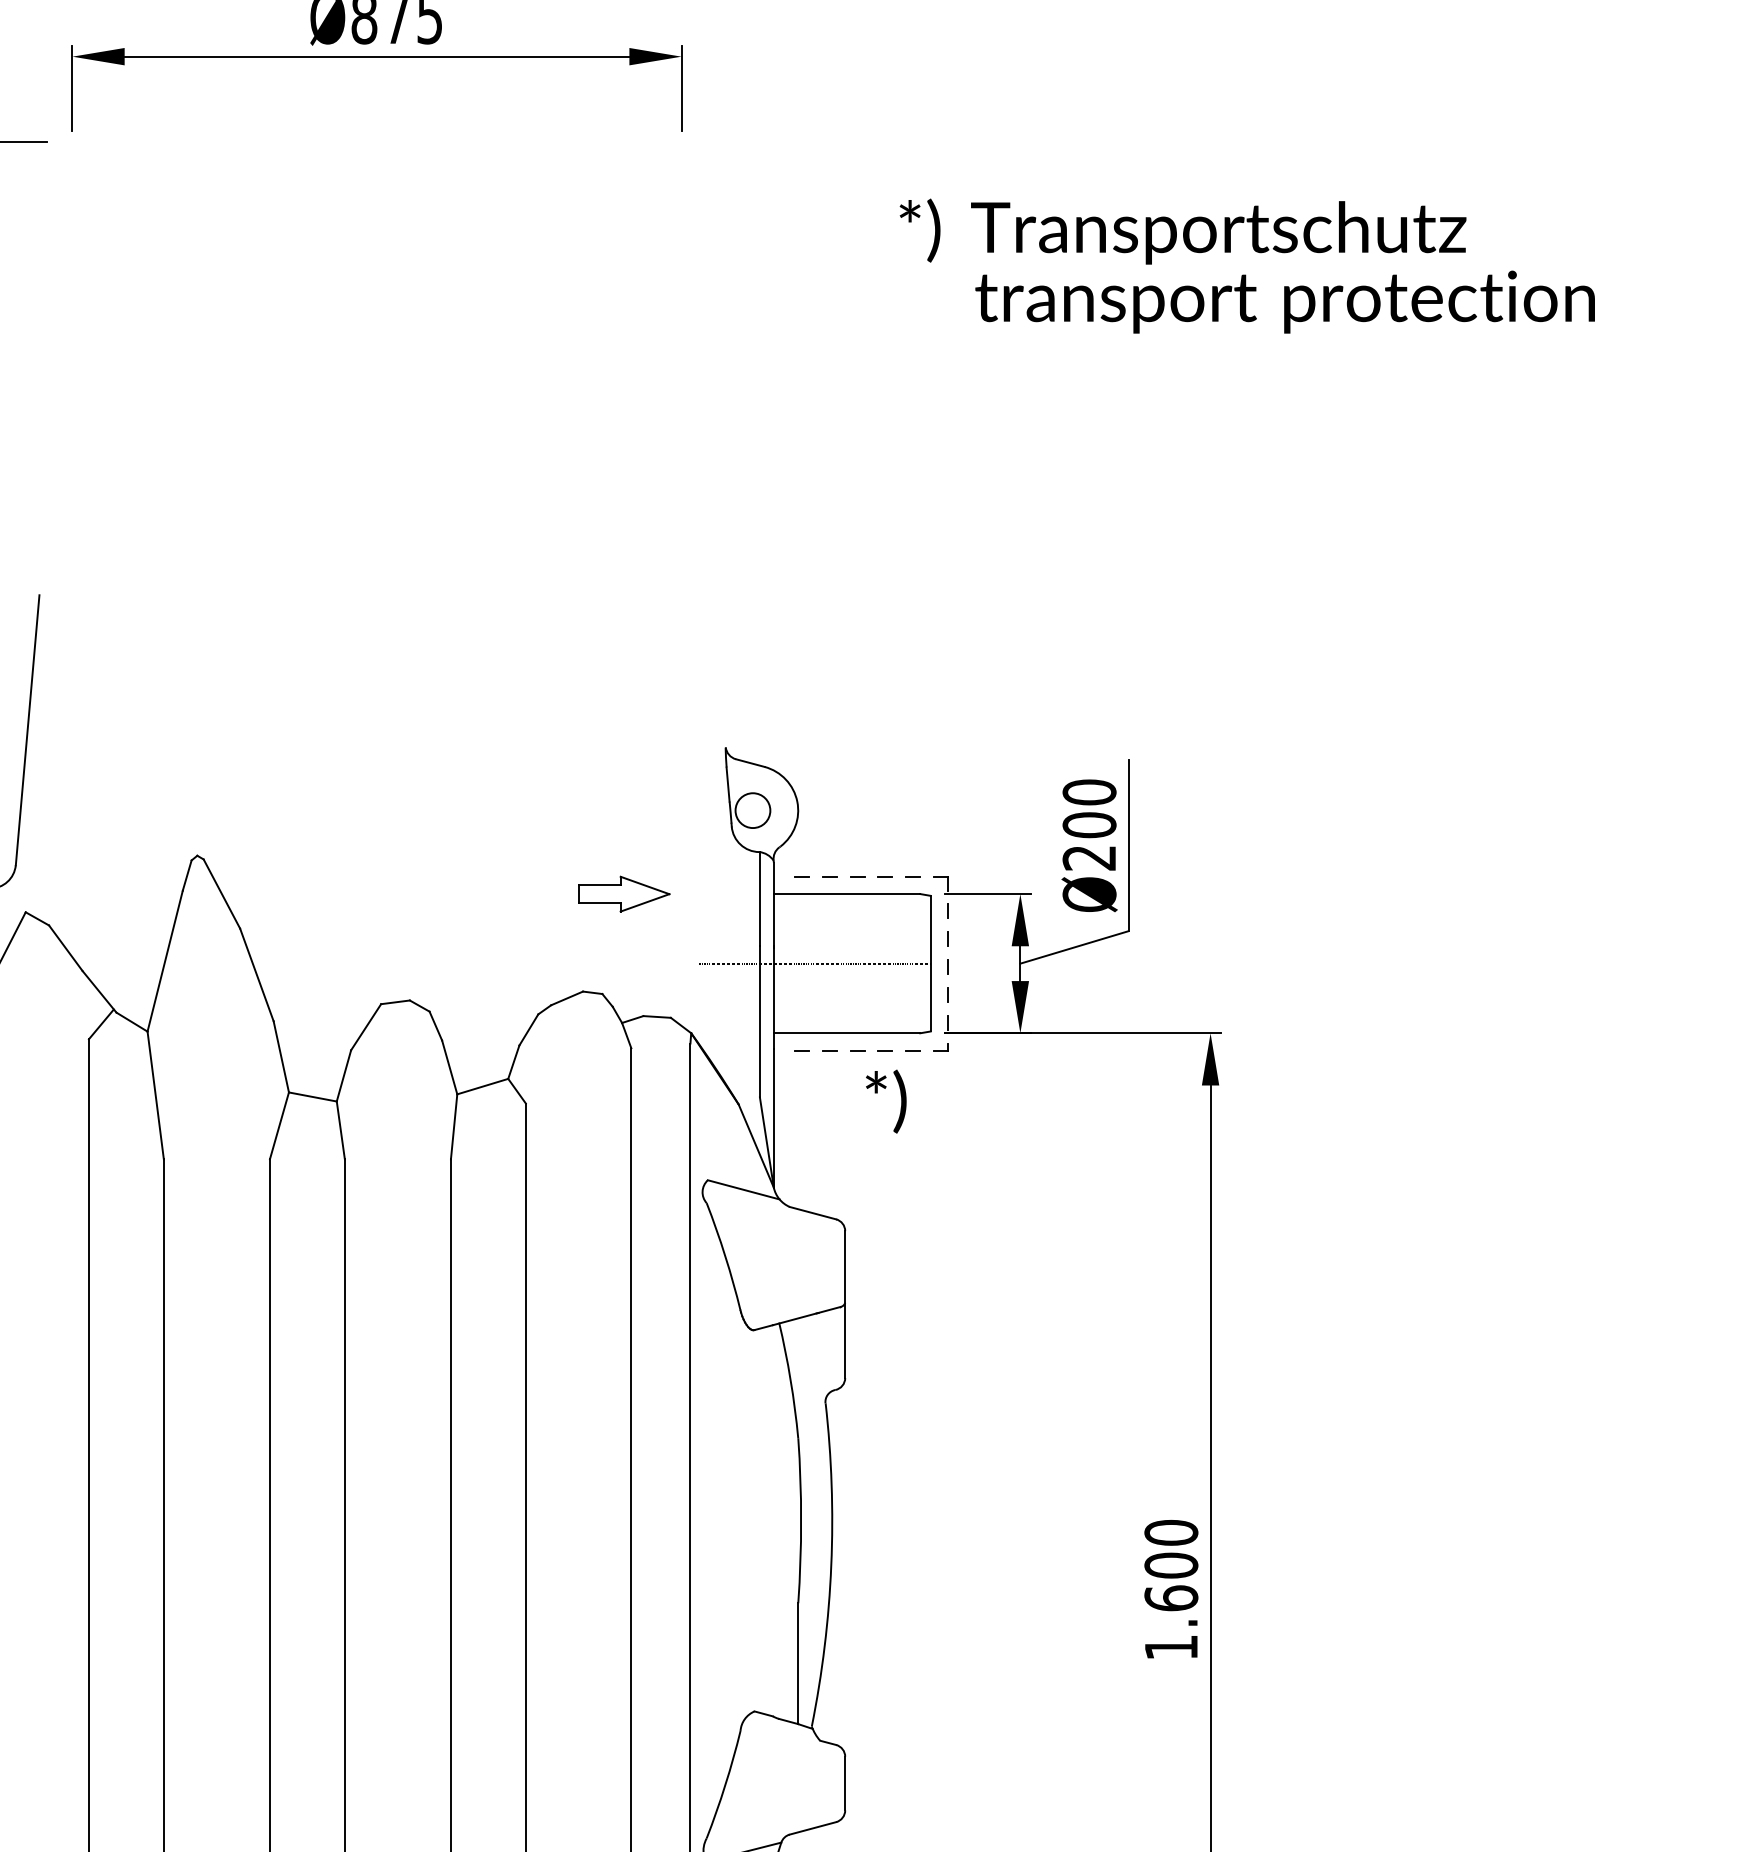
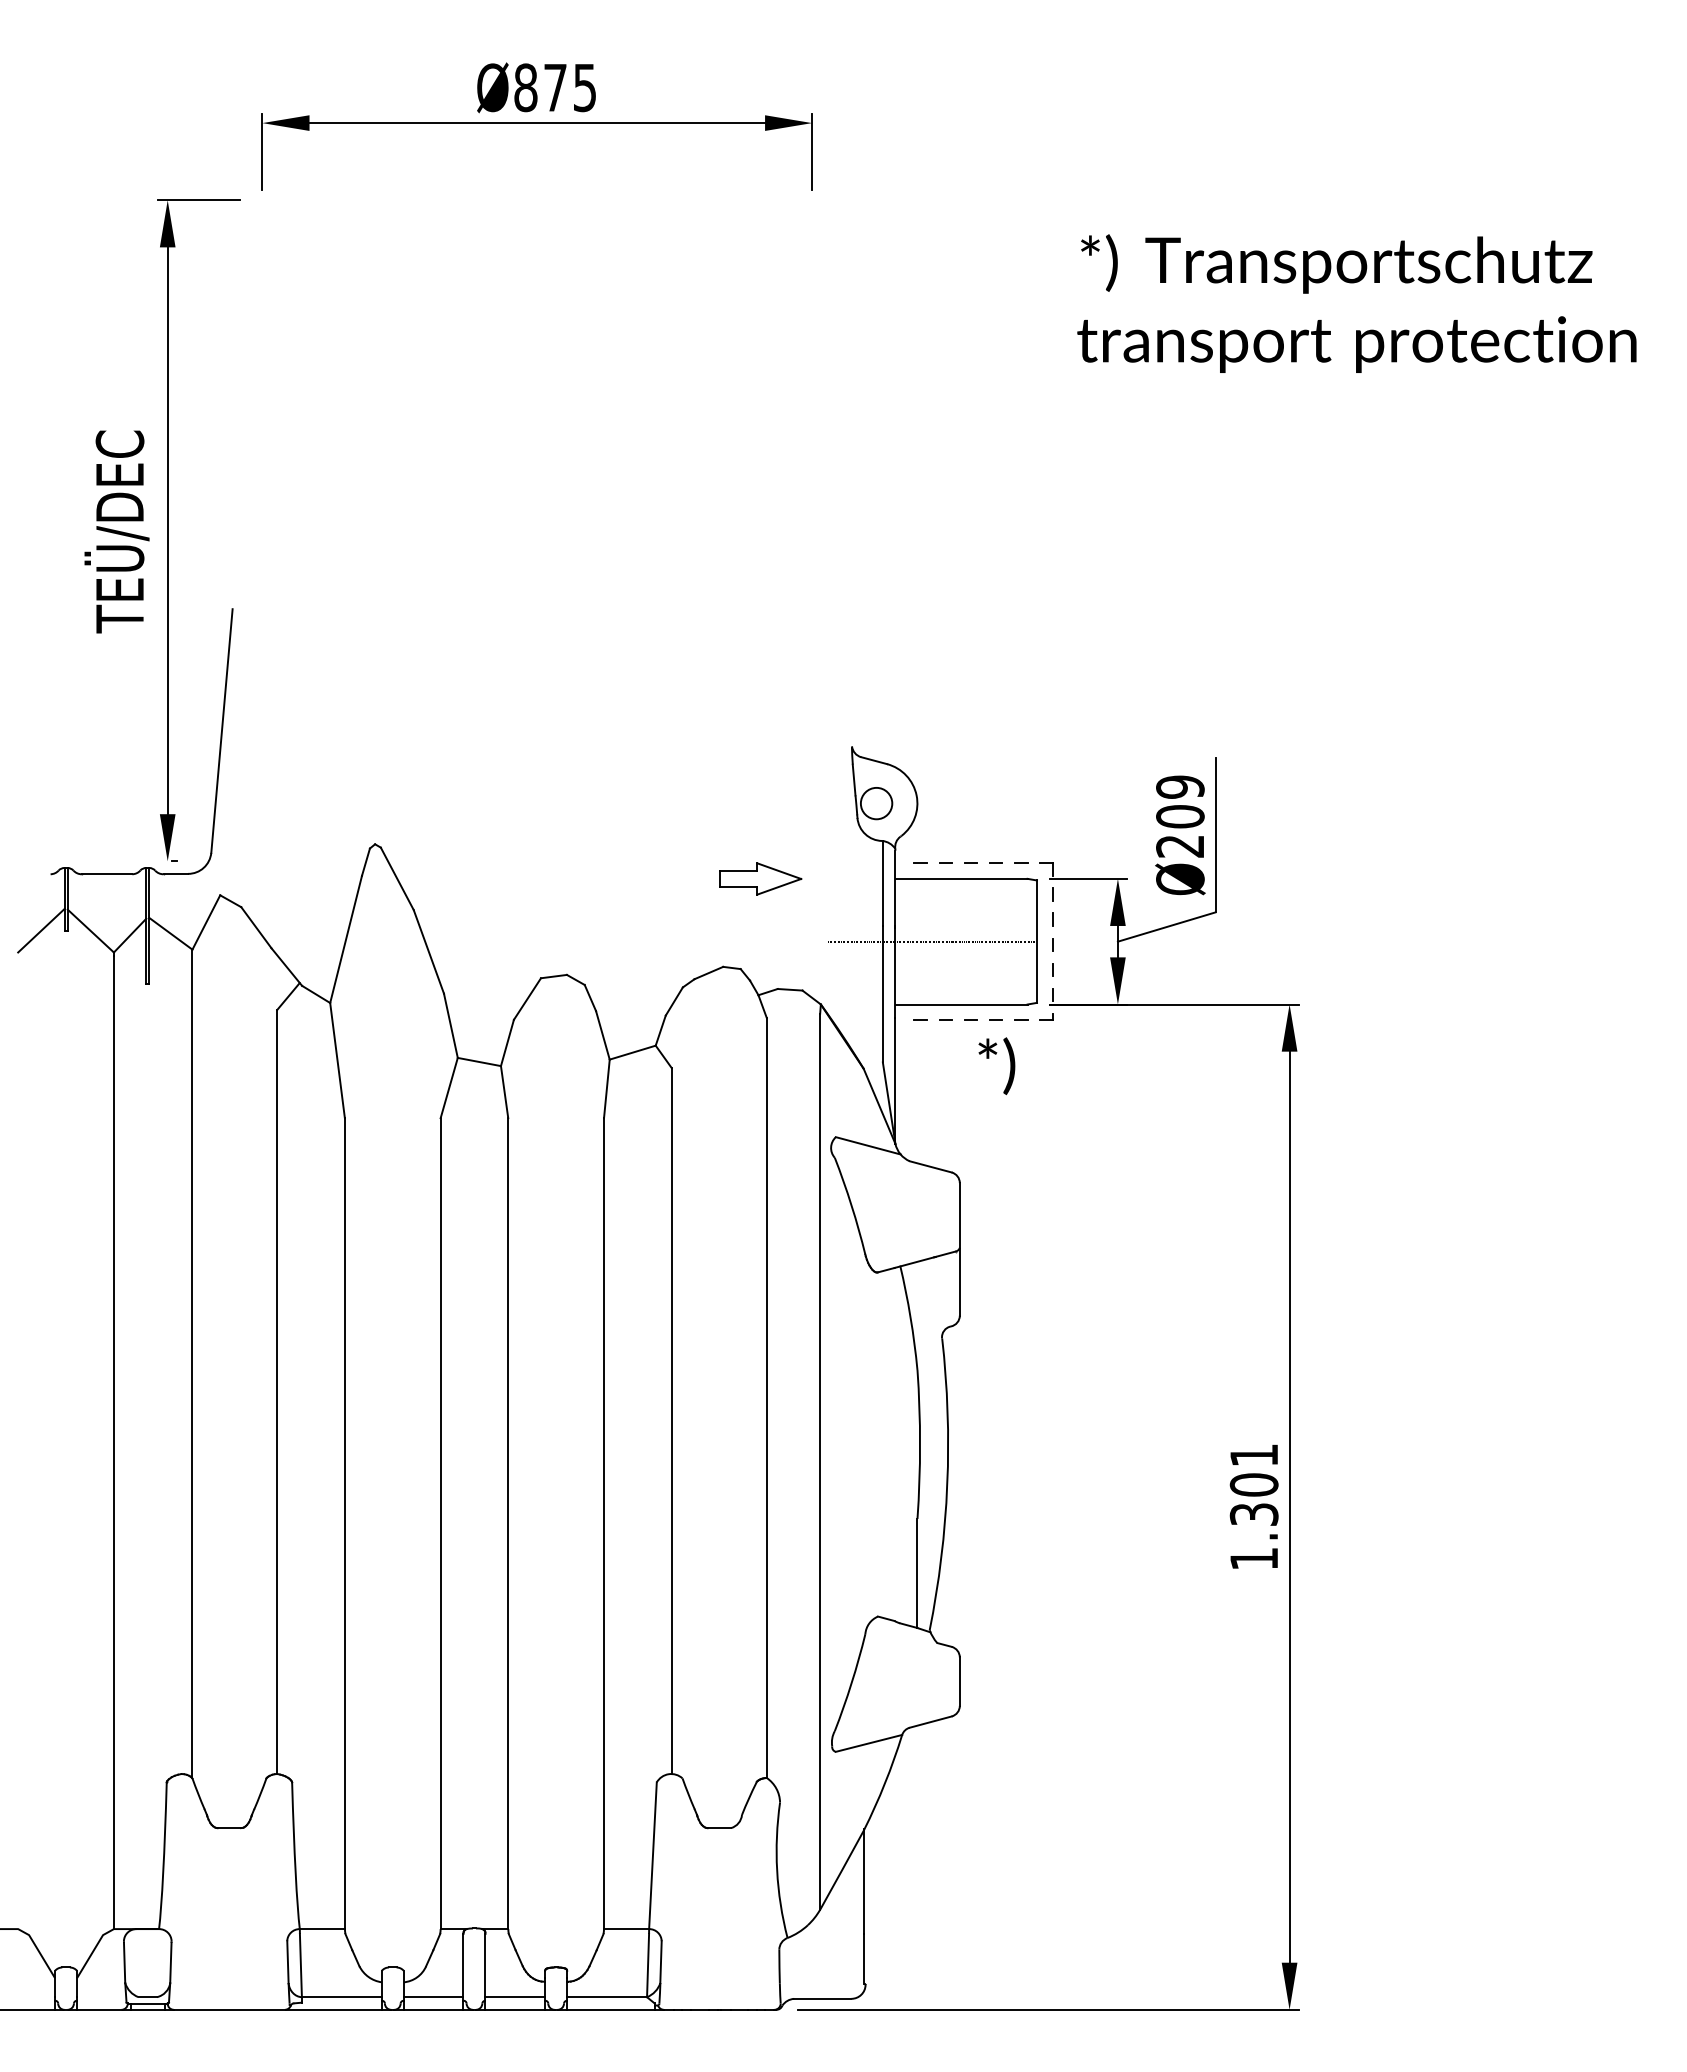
text: (1182, 231) -> (1336, 263), moved
text: (1089, 791) -> (1180, 786), Ø200 -> Ø209
text: (1170, 1565) -> (1253, 1484), 1.600 -> 1.301

